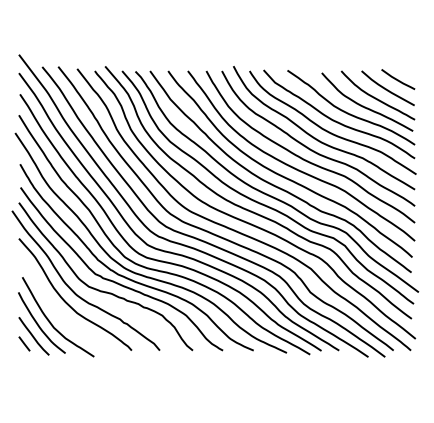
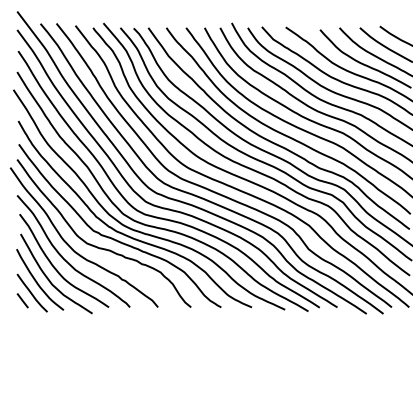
curve: (57, 310) -> (55, 267), added

